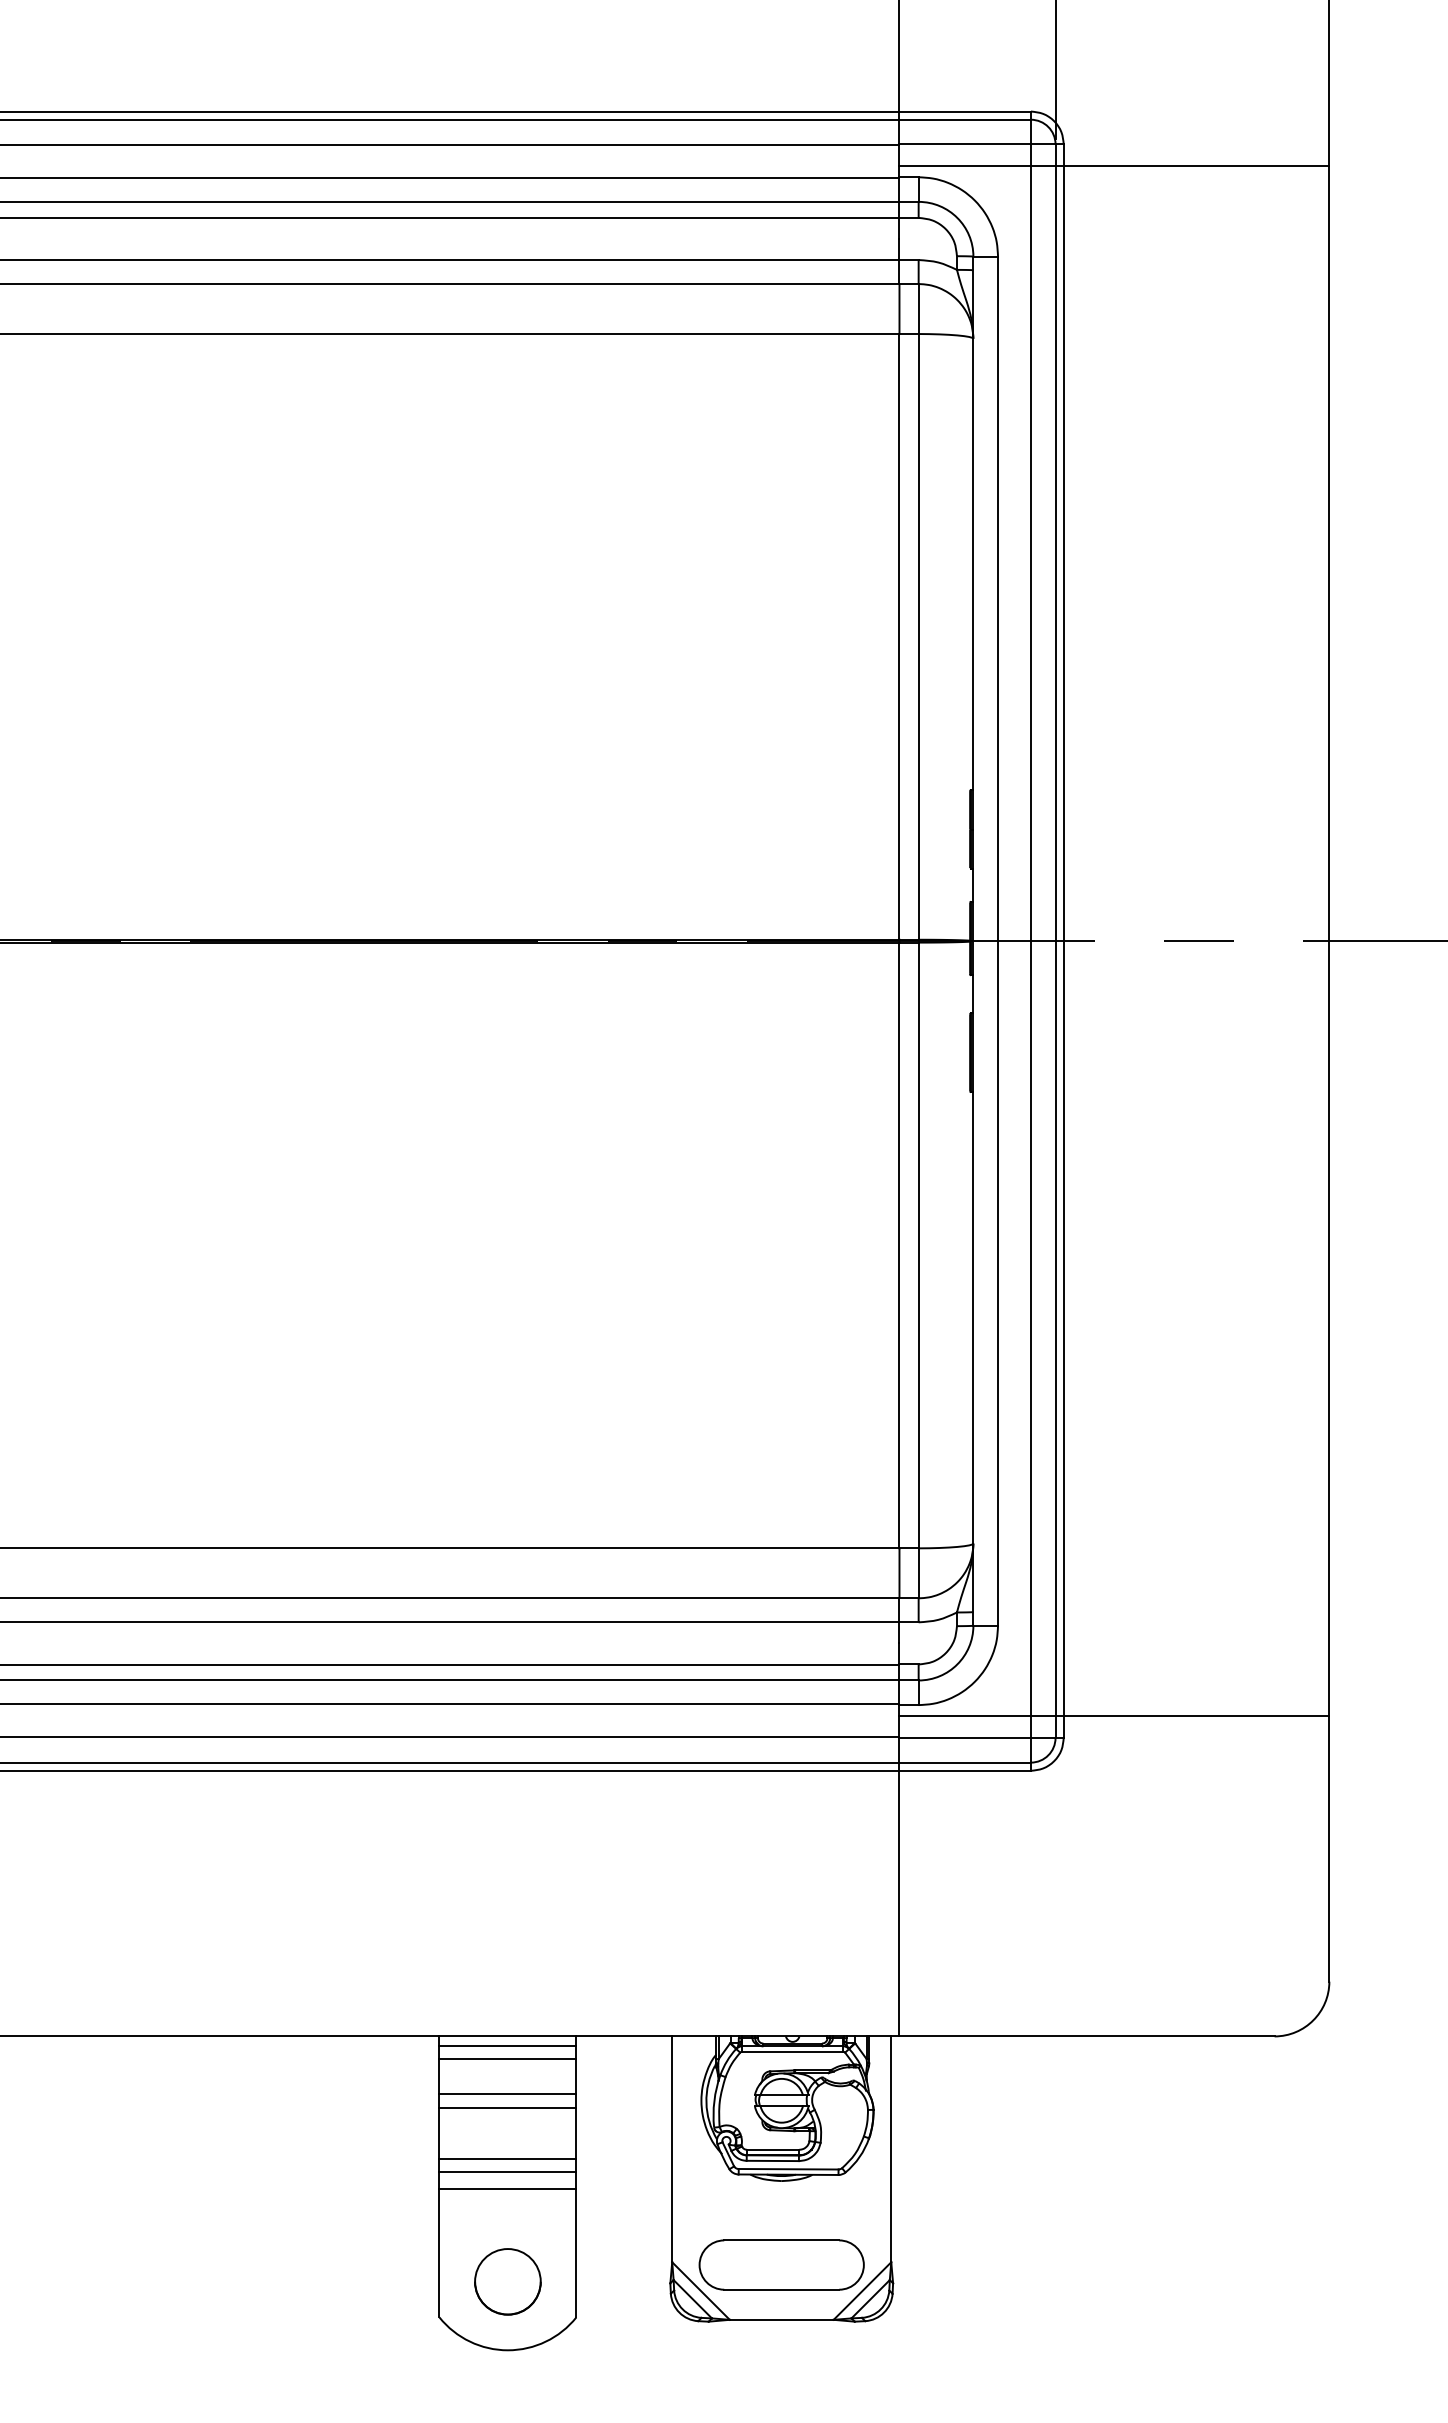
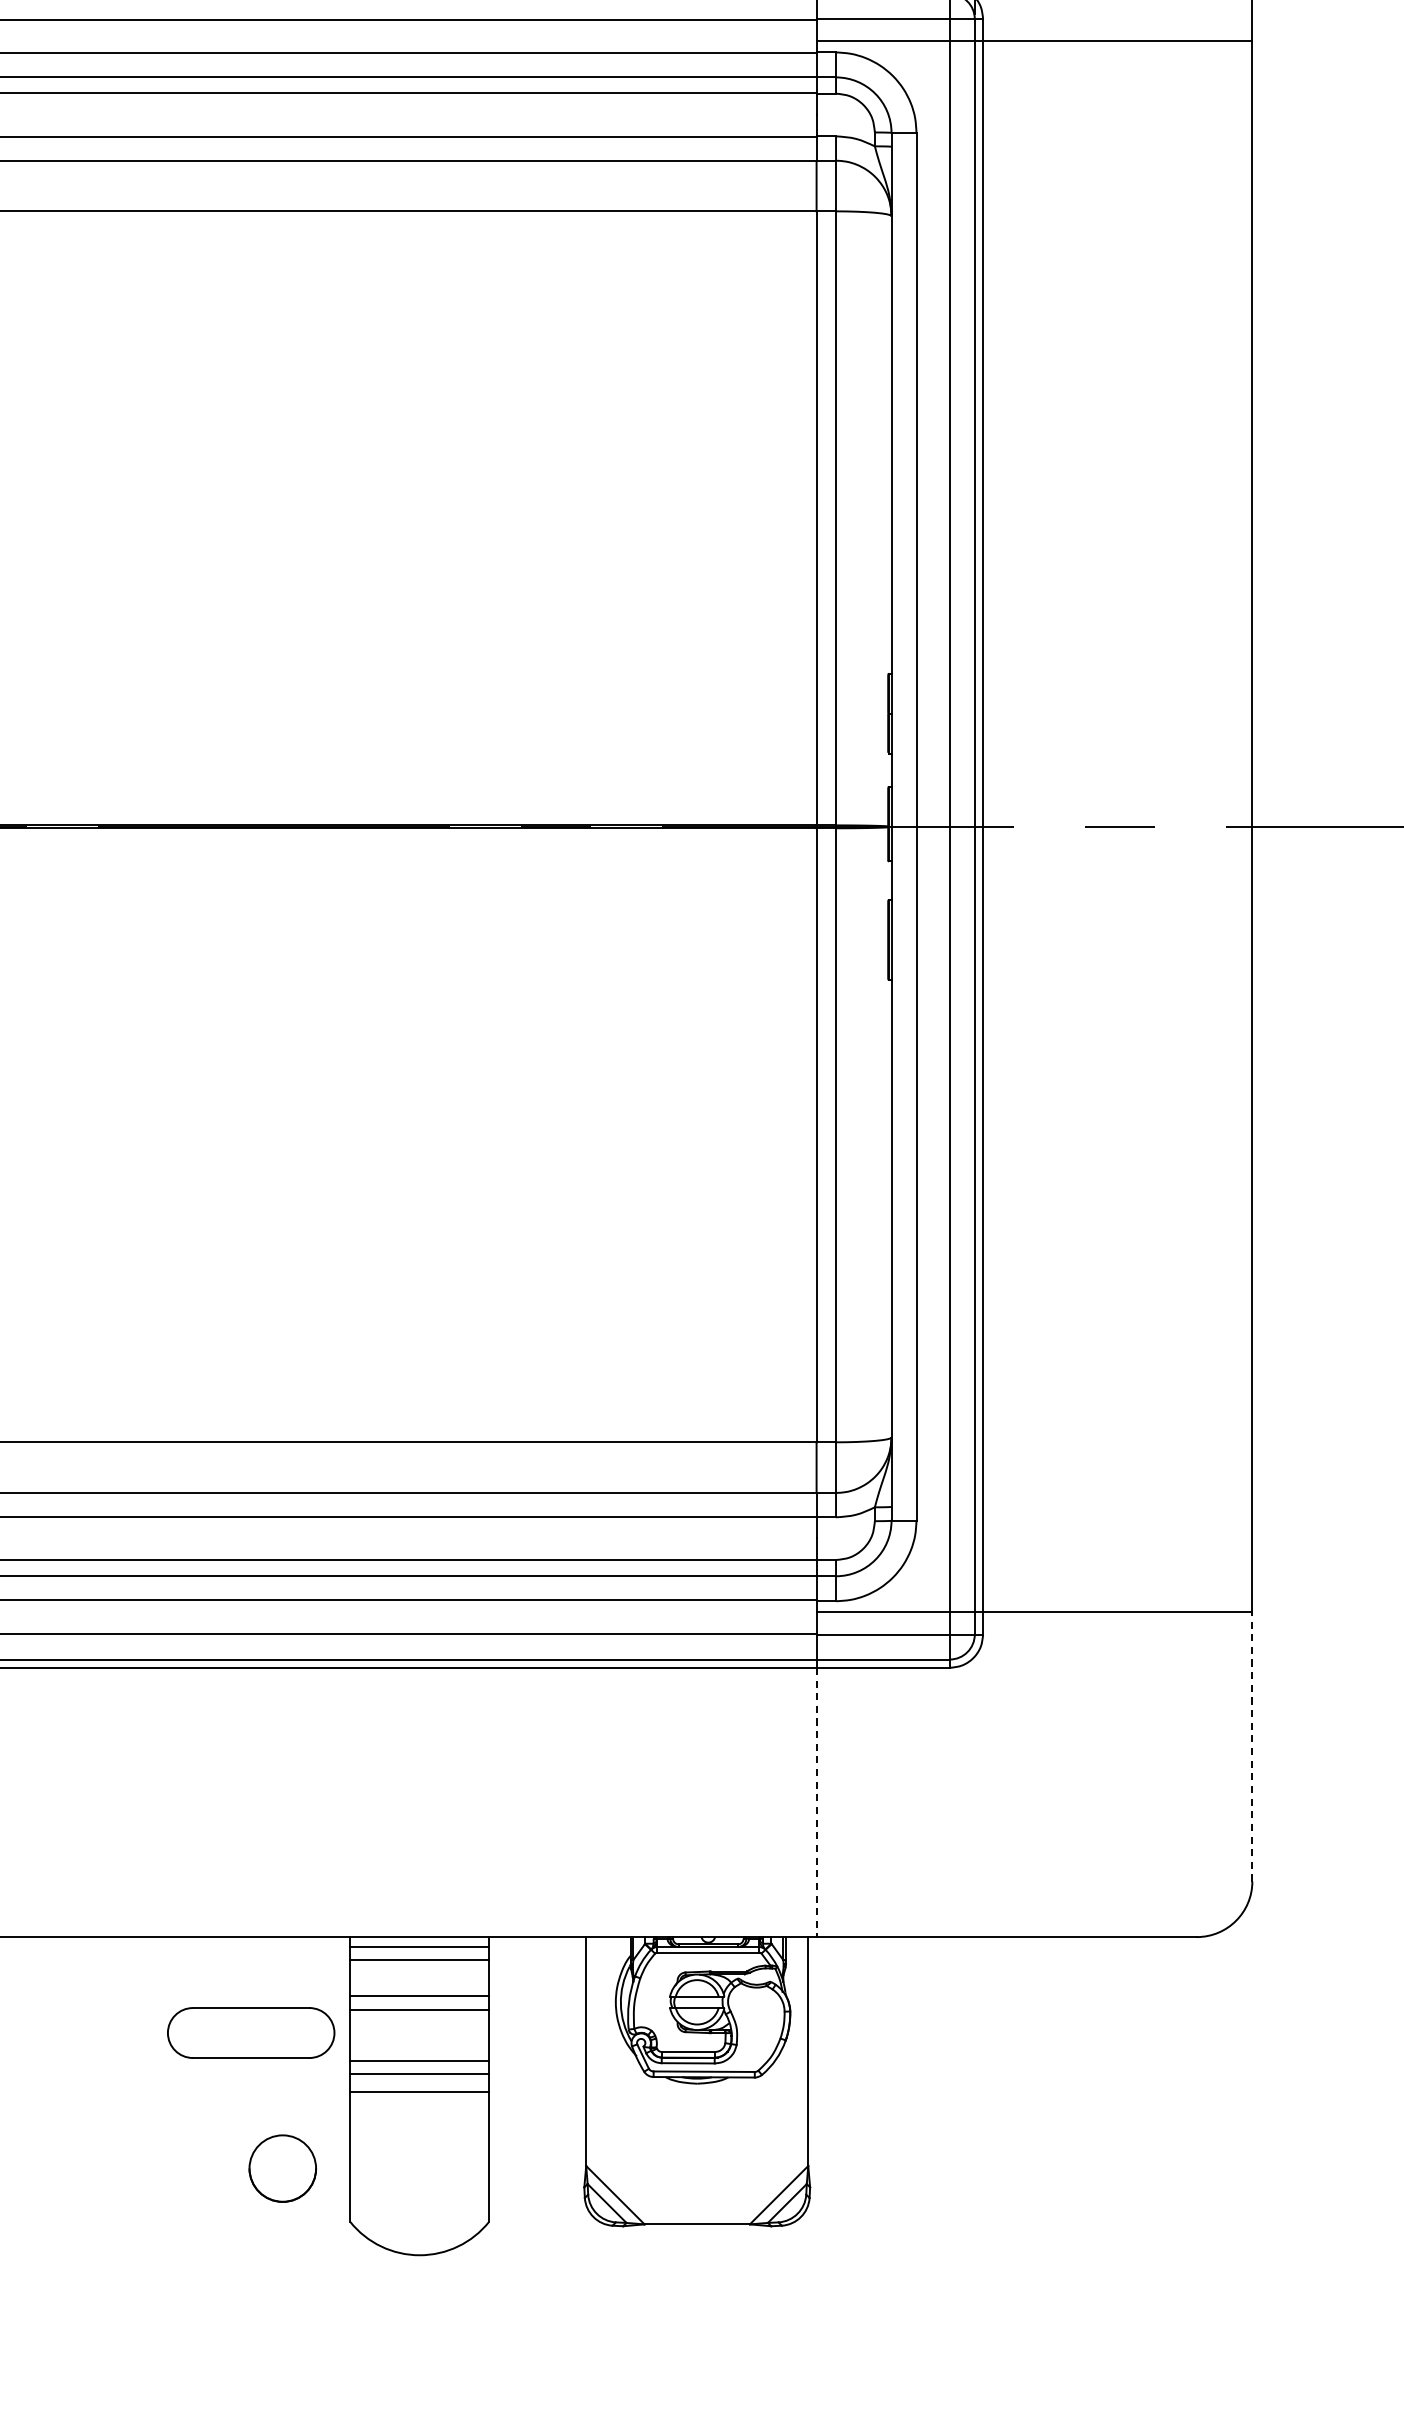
line: (1329, 1848) -> (1252, 1746), solid -> dashed
line: (899, 1903) -> (816, 1802), solid -> dashed
part: (781, 2264) -> (250, 2032), moved
circle: (507, 2281) -> (282, 2168), moved

